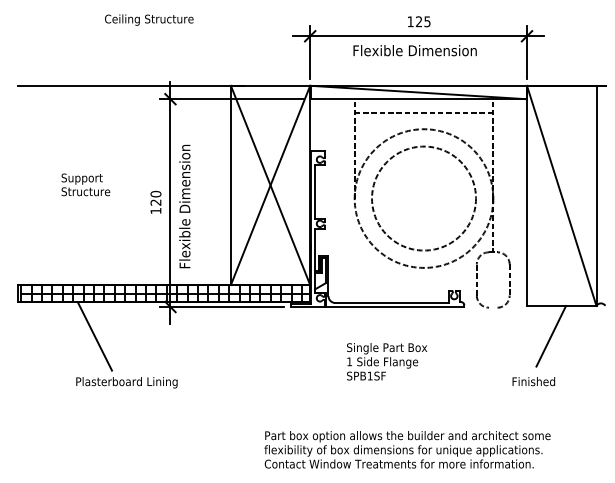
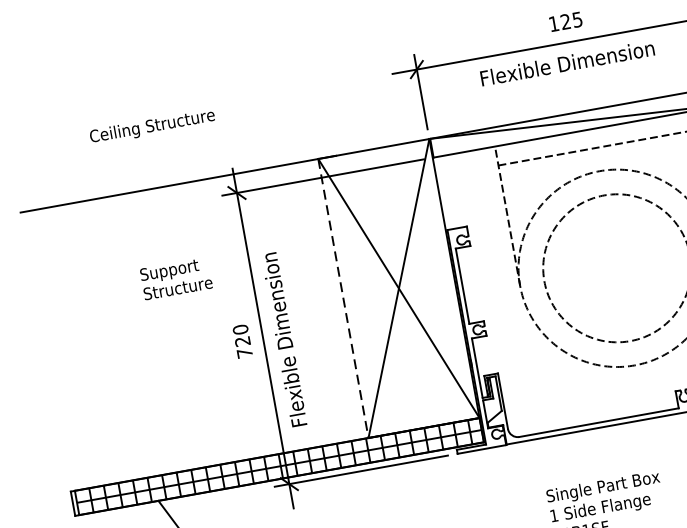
text: (149, 19) -> (152, 126), moved
text: (85, 184) -> (175, 278), moved
line: (230, 185) -> (342, 298), solid -> dashed
text: (155, 211) -> (244, 354), 120 -> 720

